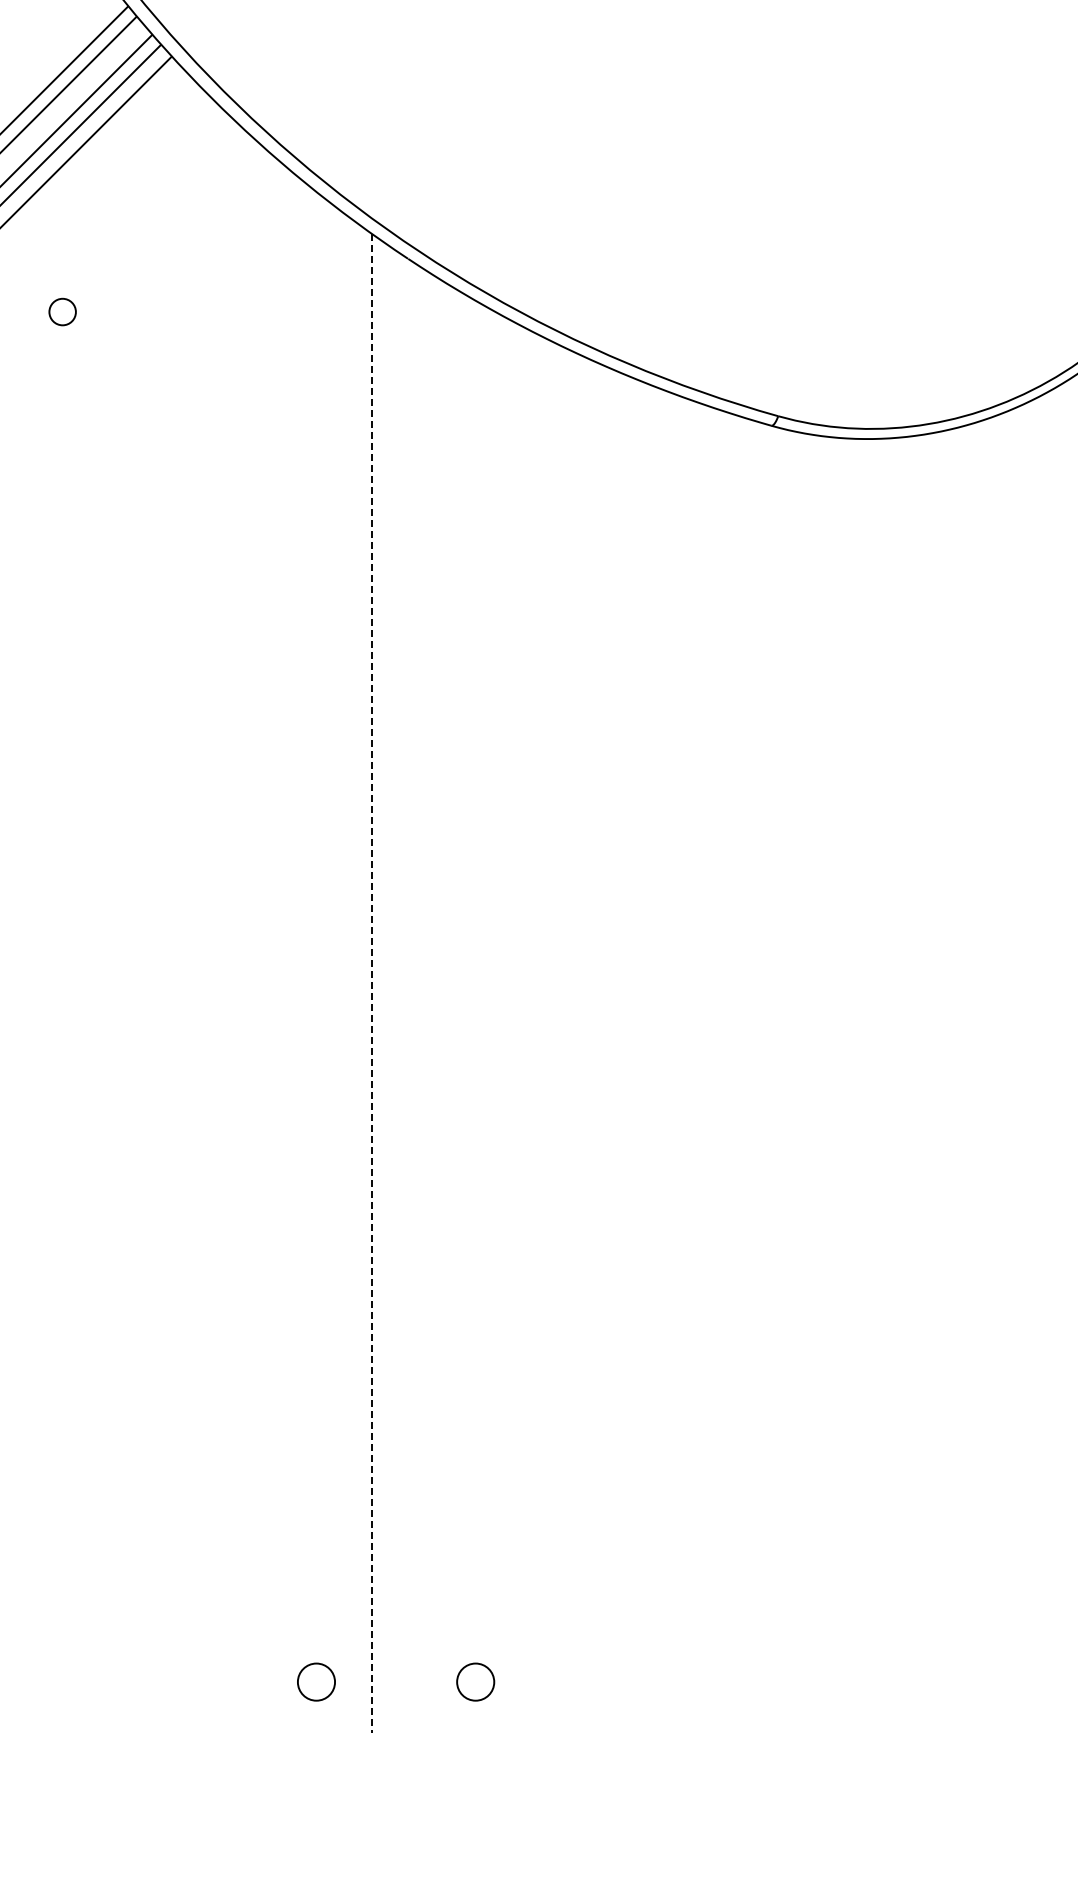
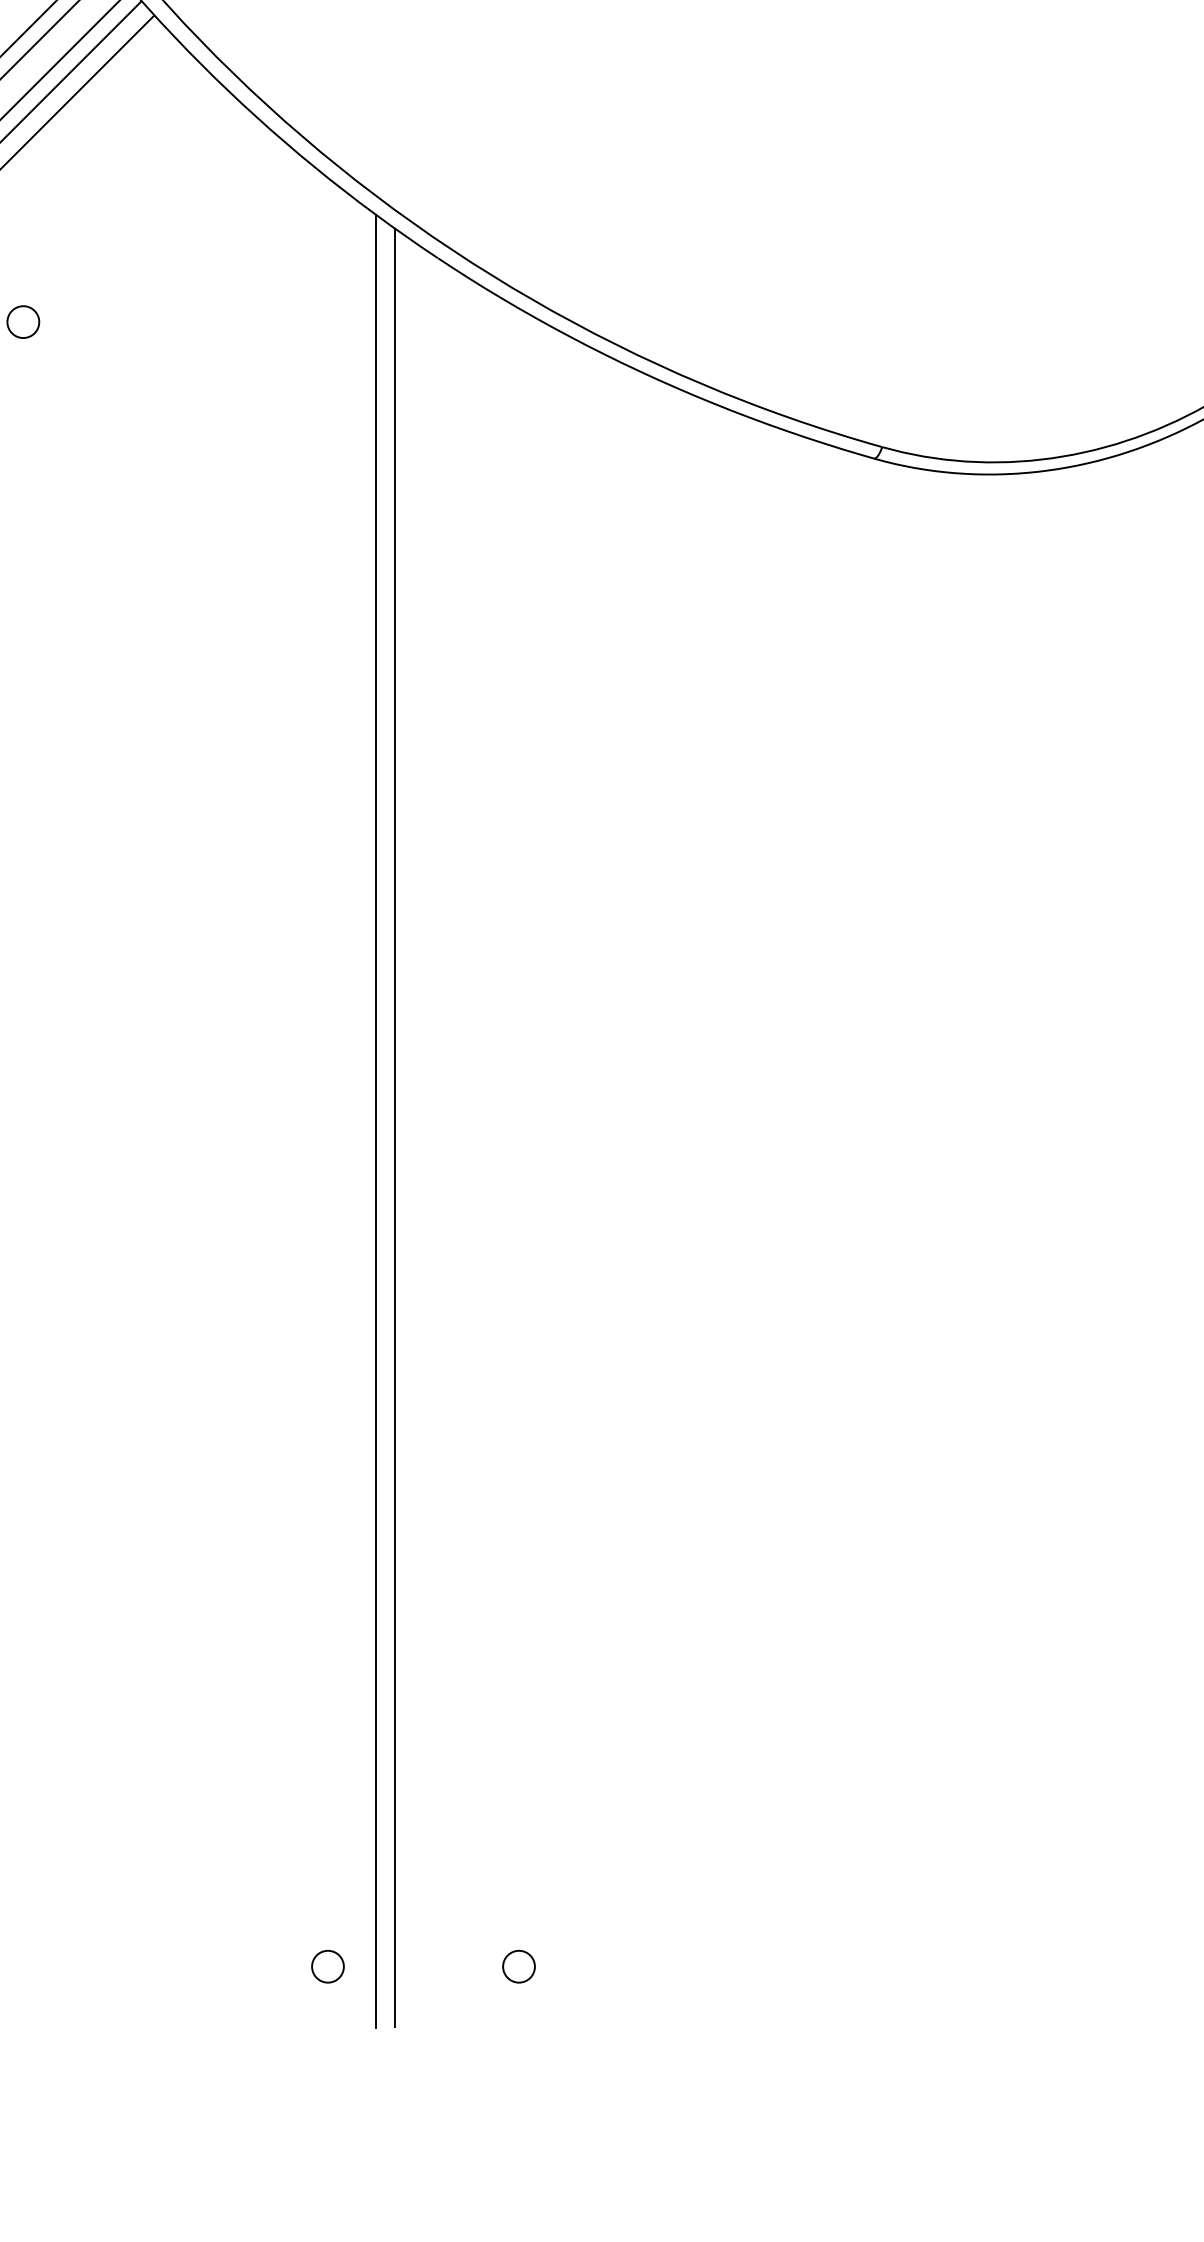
line: (356, 977) -> (376, 1120), added
line: (372, 983) -> (395, 1128), dashed -> solid
circle: (316, 1682) -> (328, 1967), size x0.71
circle: (475, 1682) -> (518, 1967), size x0.71

